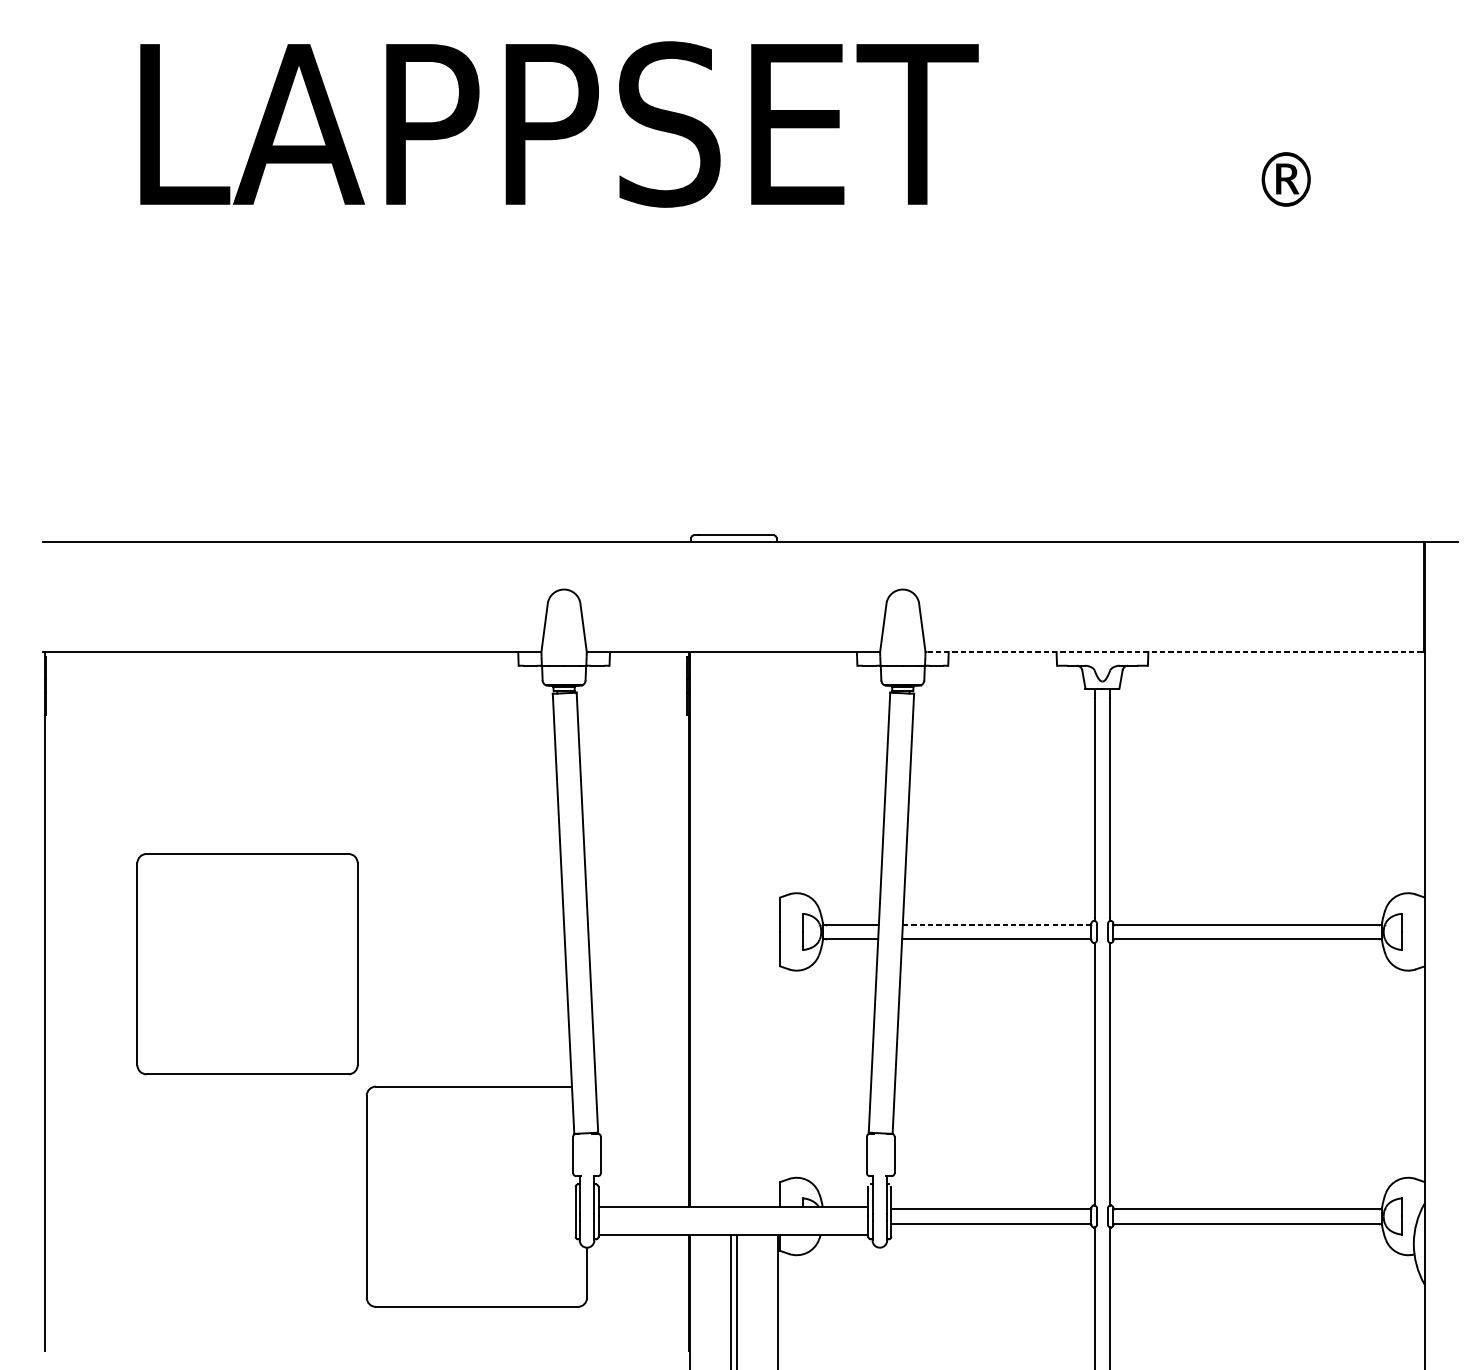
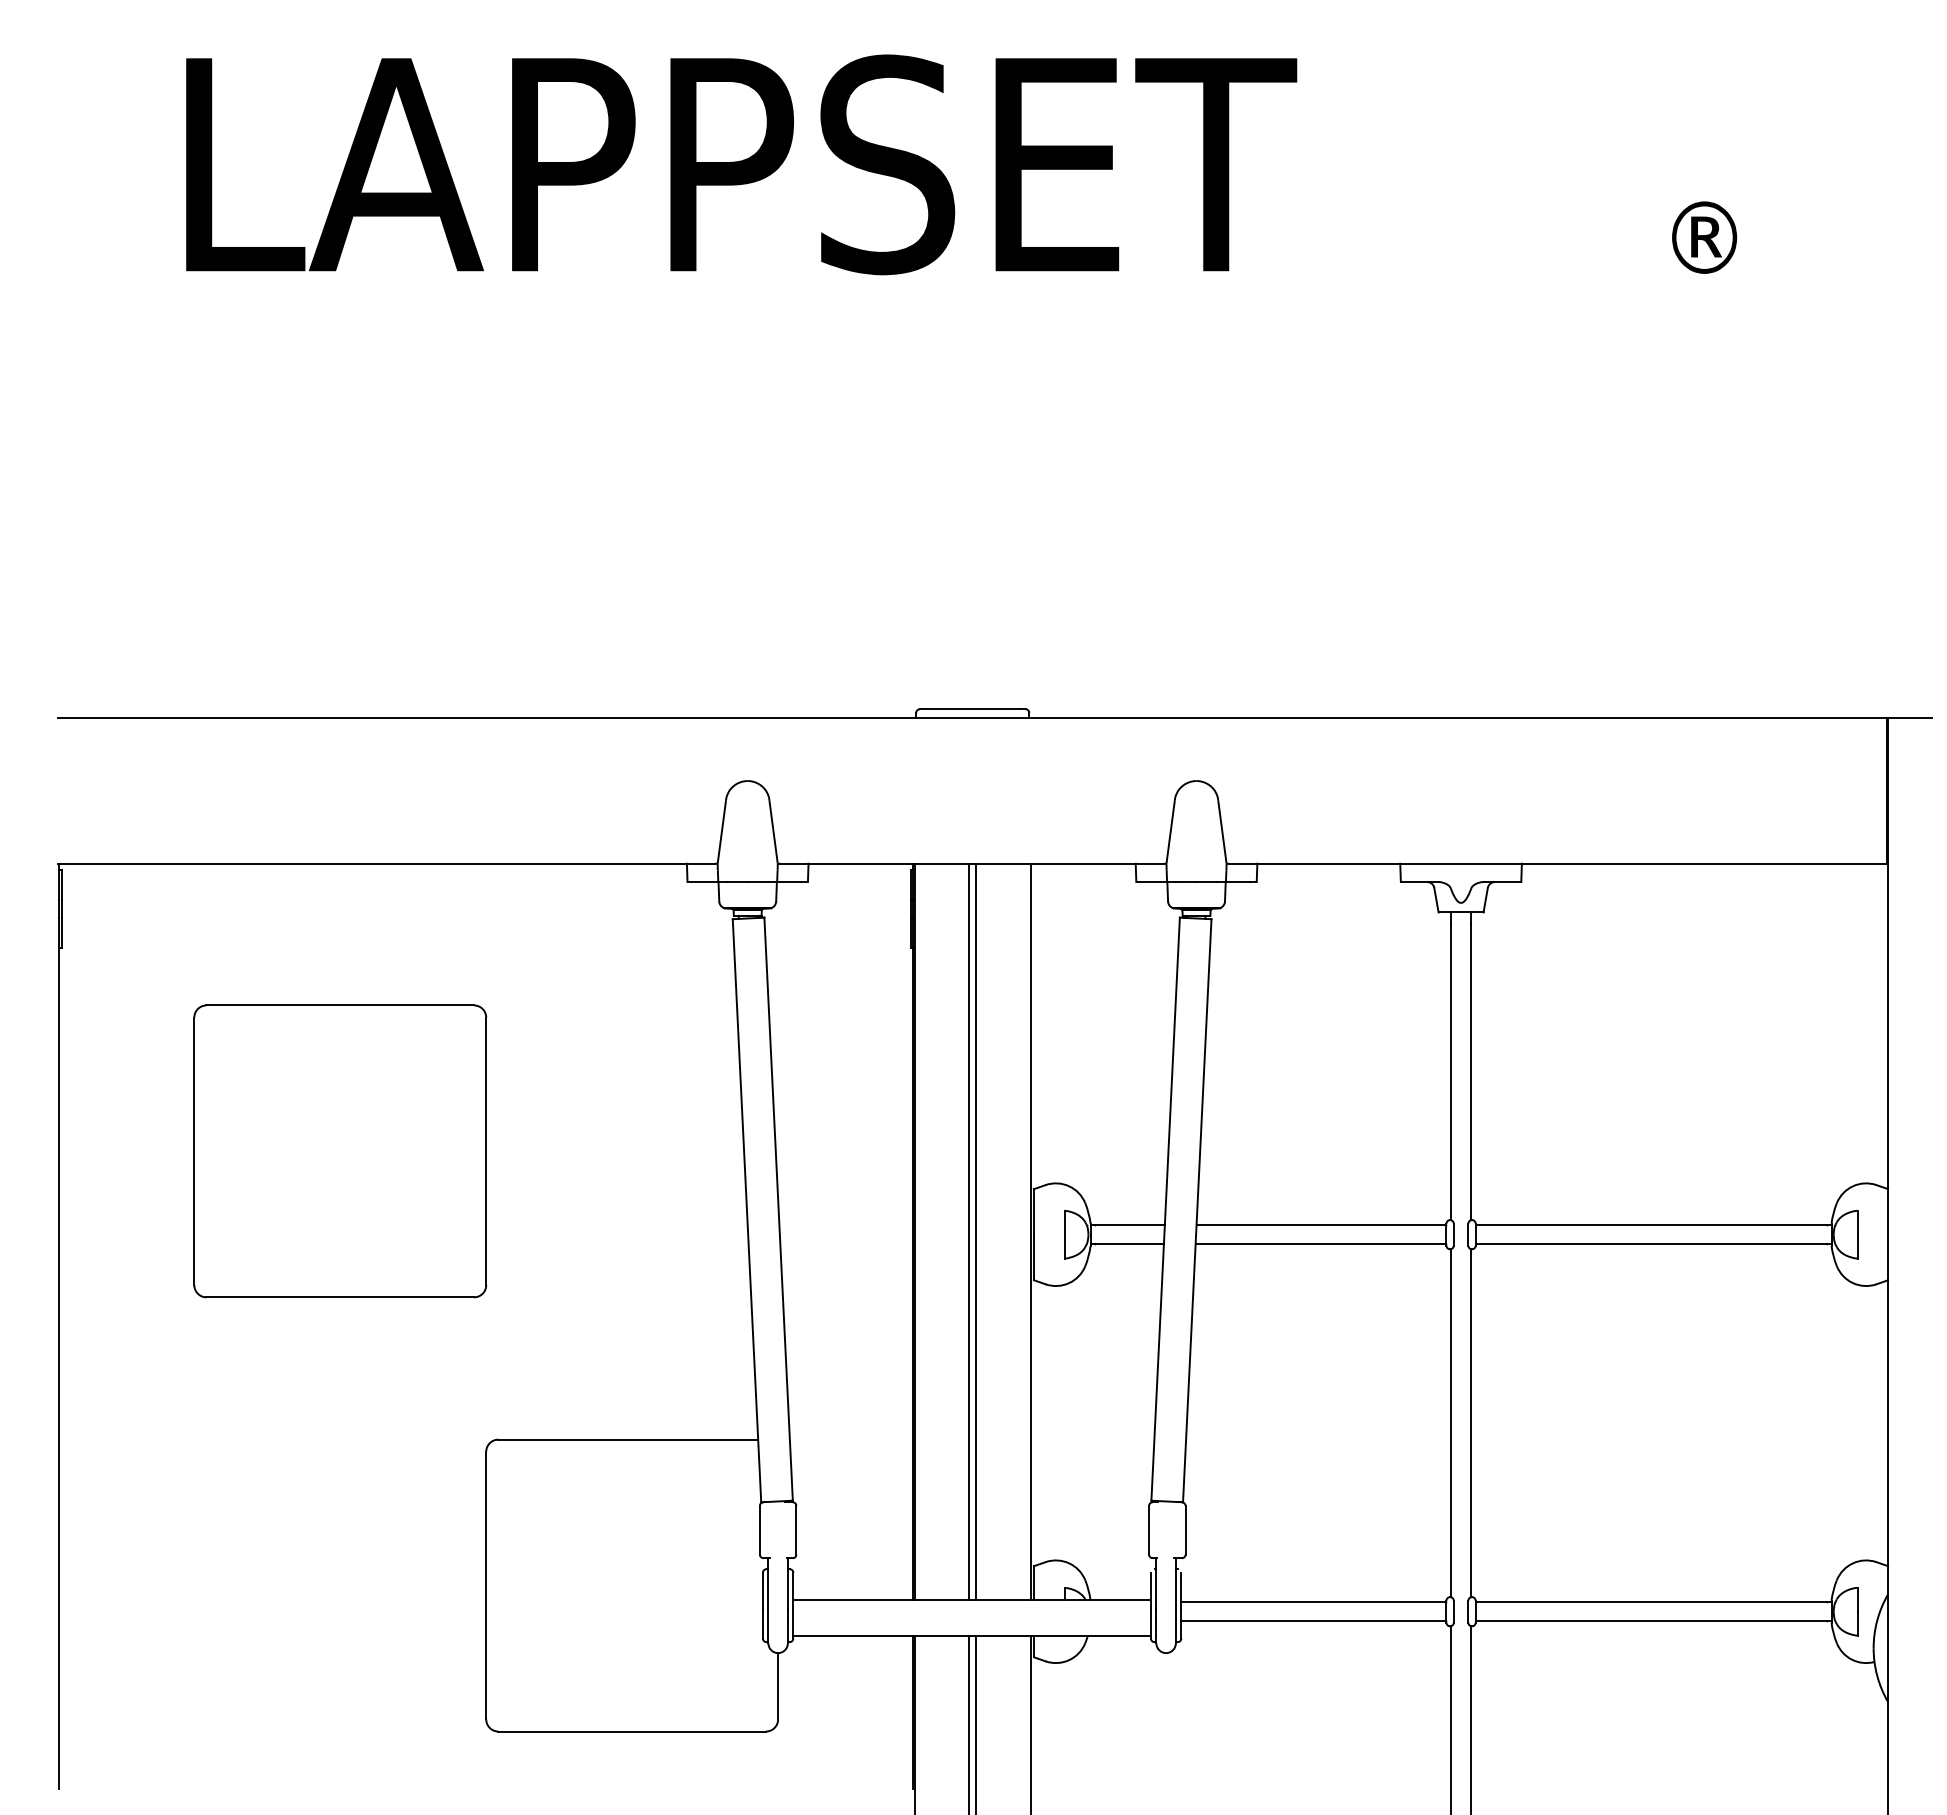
line: (1175, 651) -> (1558, 863), dashed -> solid
line: (997, 924) -> (1321, 1224), dashed -> solid
line: (731, 929) -> (969, 1231), added
line: (736, 929) -> (976, 1231), added
line: (777, 929) -> (1030, 1231), added
part: (247, 964) -> (340, 1151), moved

